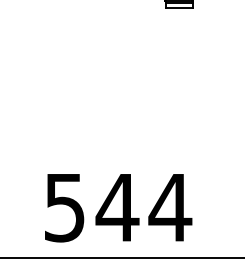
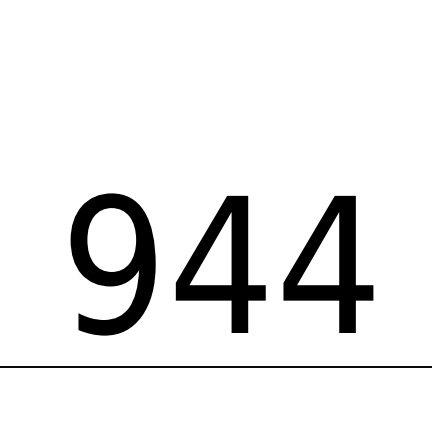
text: (64, 207) -> (112, 264), 544 -> 944

